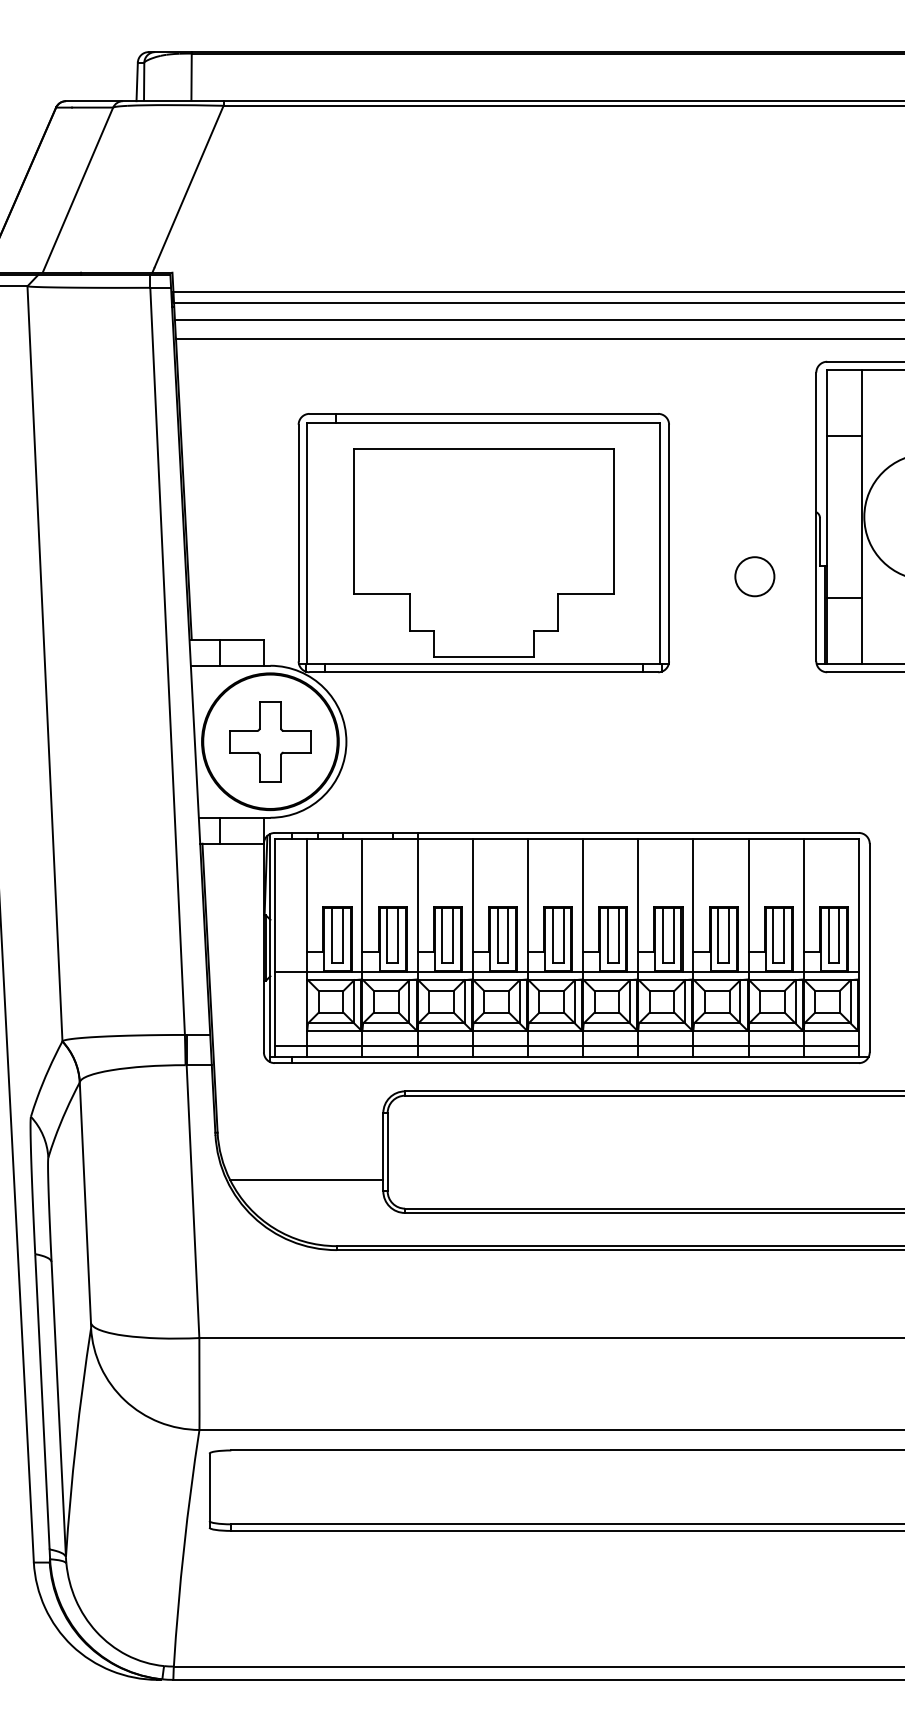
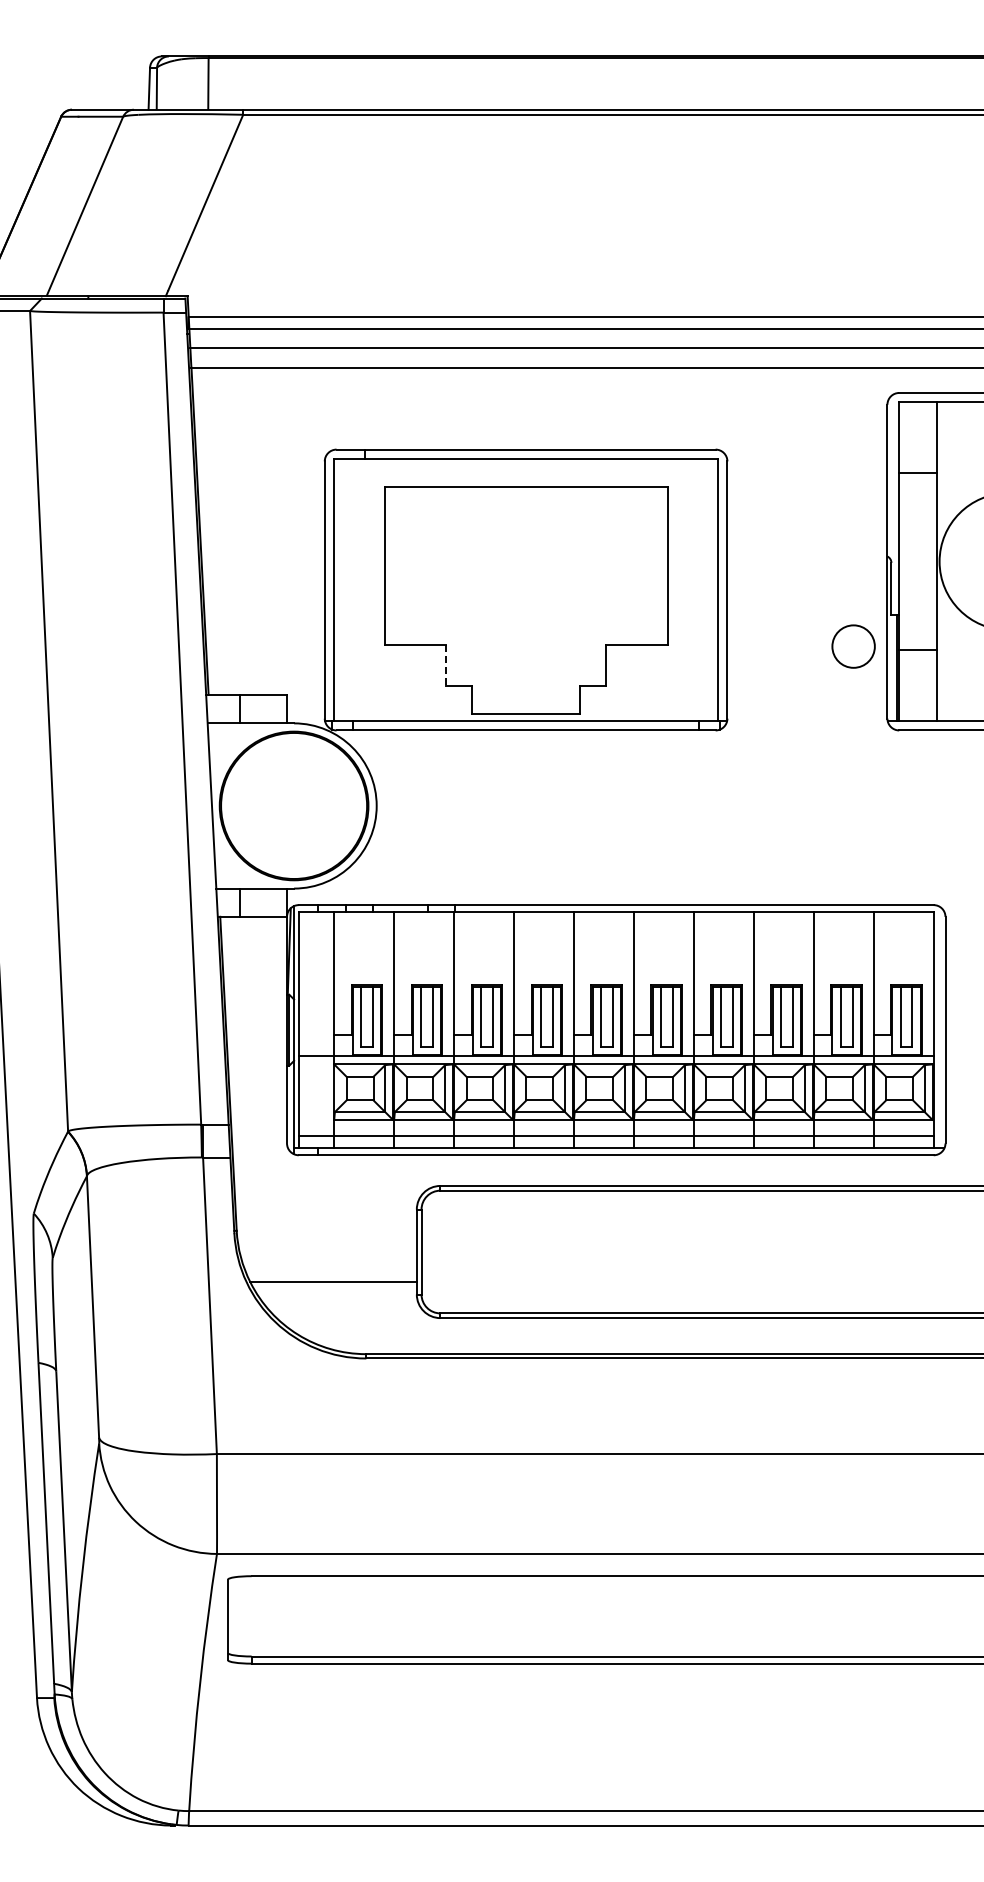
circle: (754, 576) -> (853, 646), moved
line: (409, 613) -> (445, 666), solid -> dashed
part: (269, 741) -> (293, 805), removed

